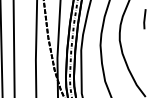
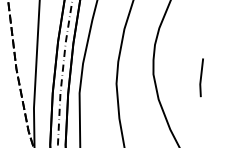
line: (144, 19) -> (200, 78), moved

